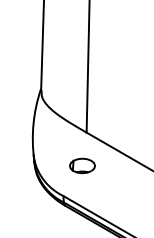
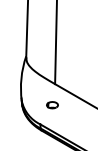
part: (82, 164) -> (52, 104), size x0.7

